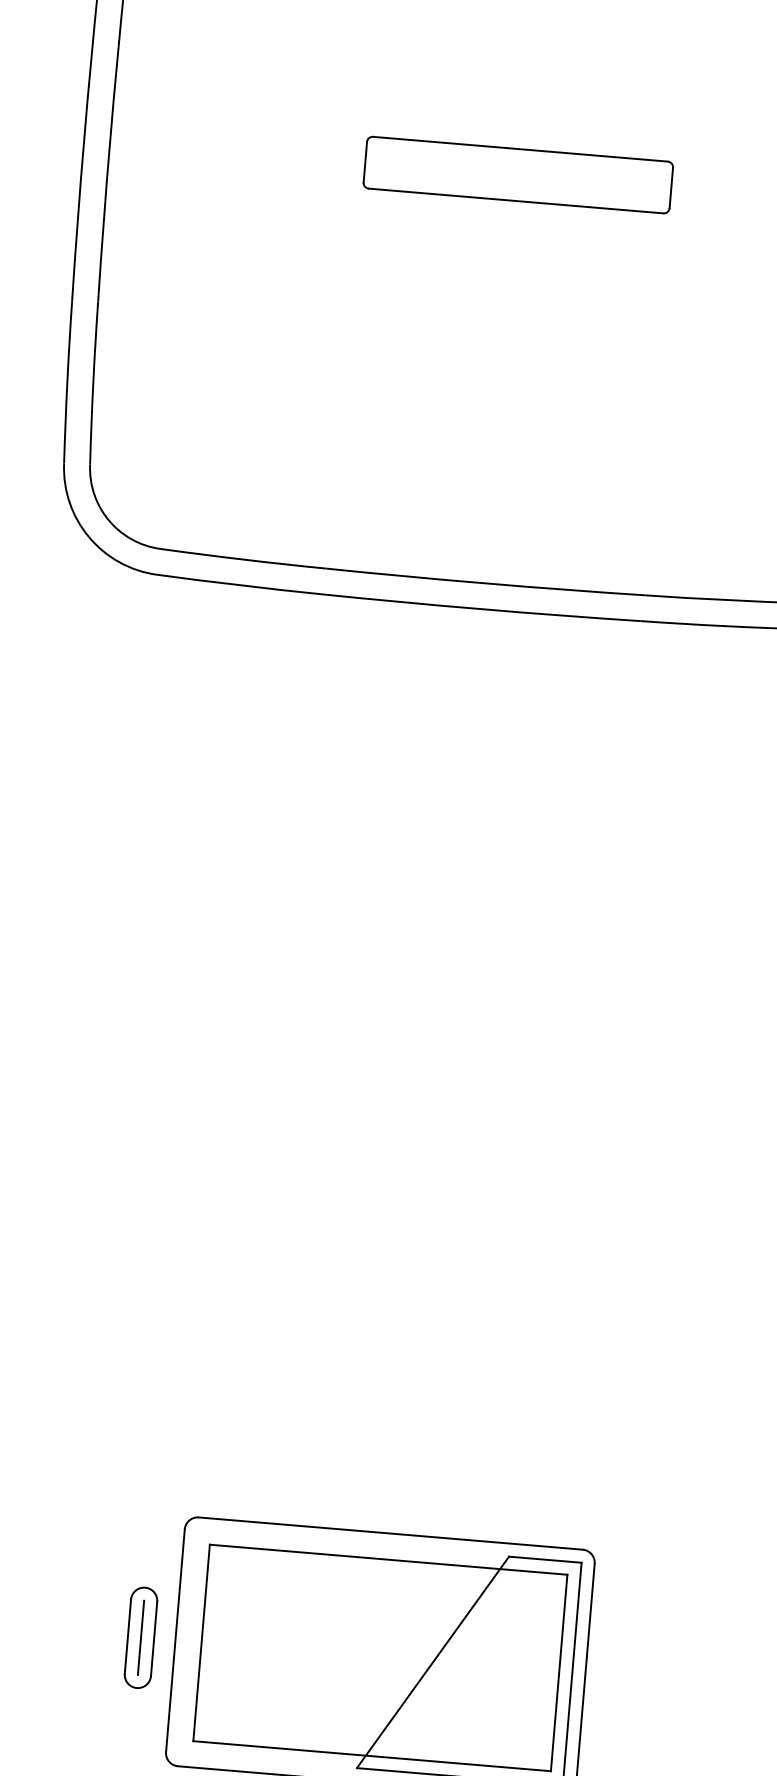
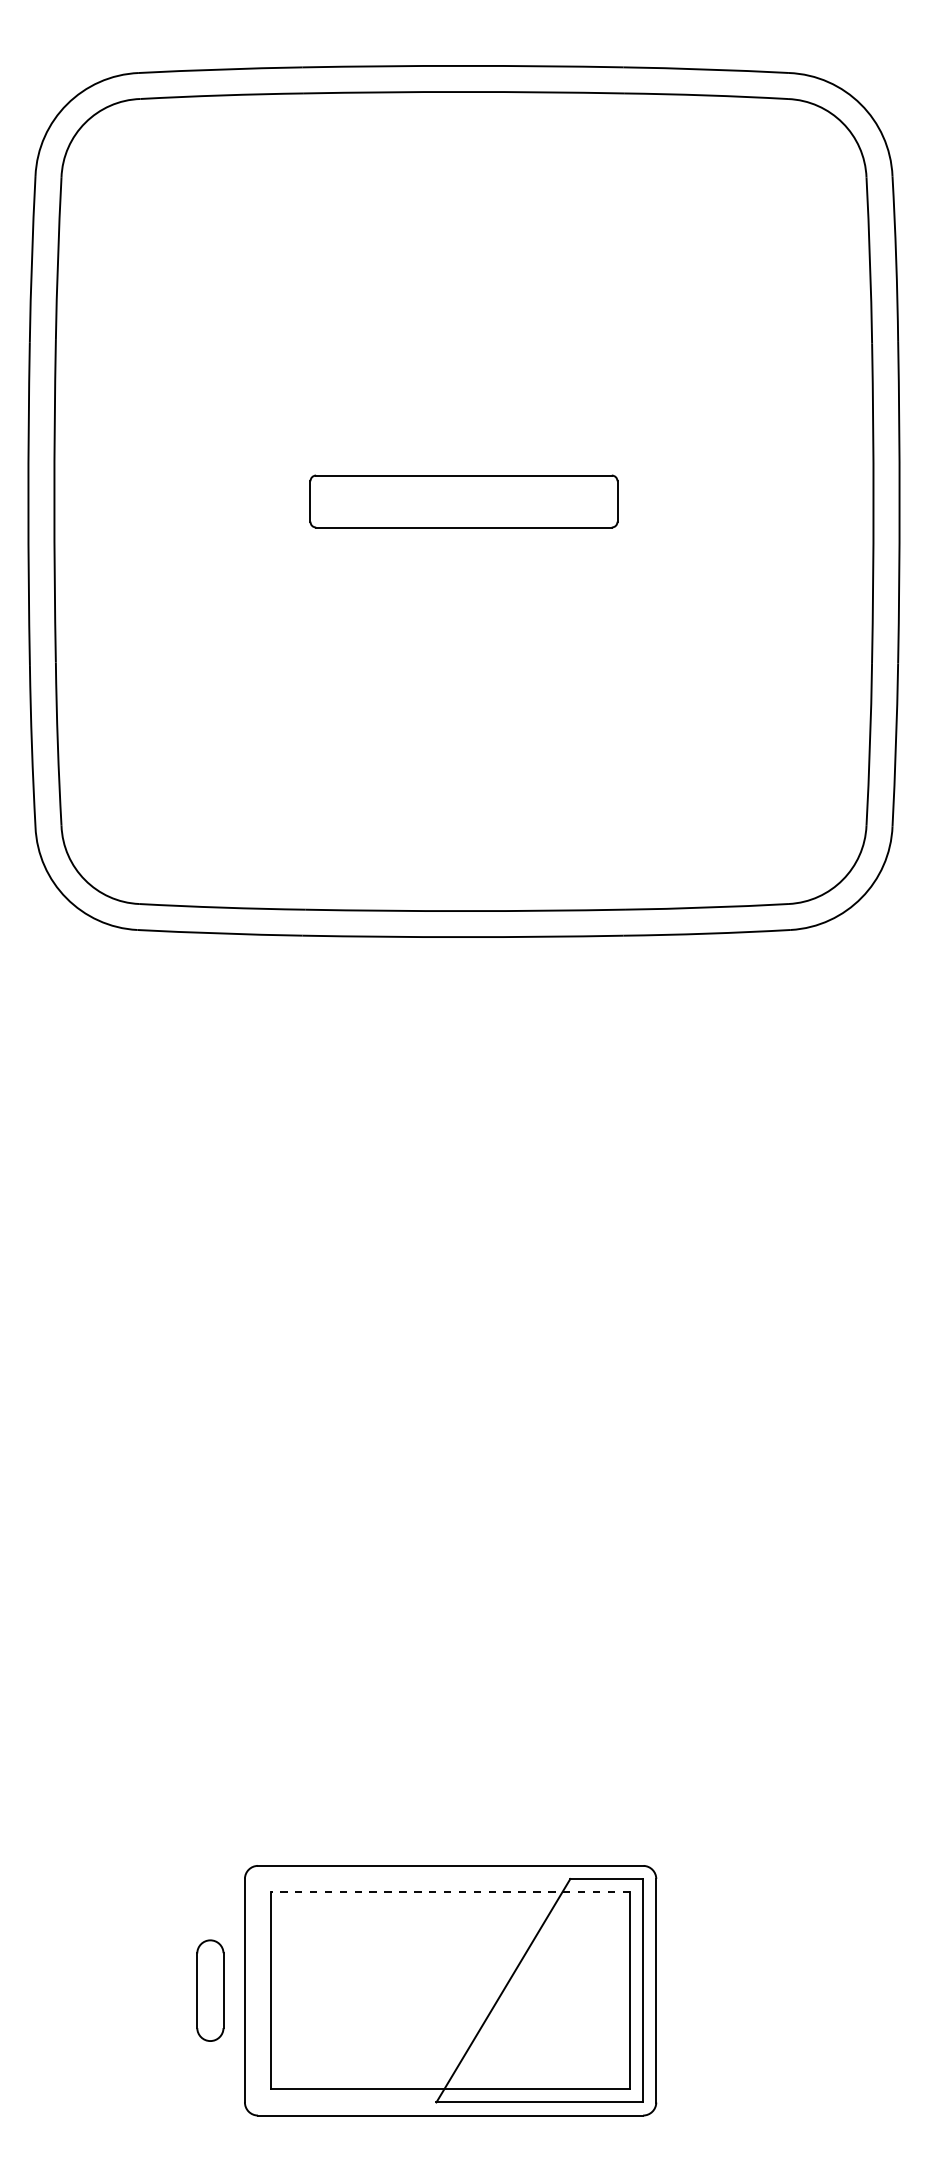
line: (388, 1560) -> (450, 1892), solid -> dashed
line: (141, 1637) -> (210, 1990), removed

